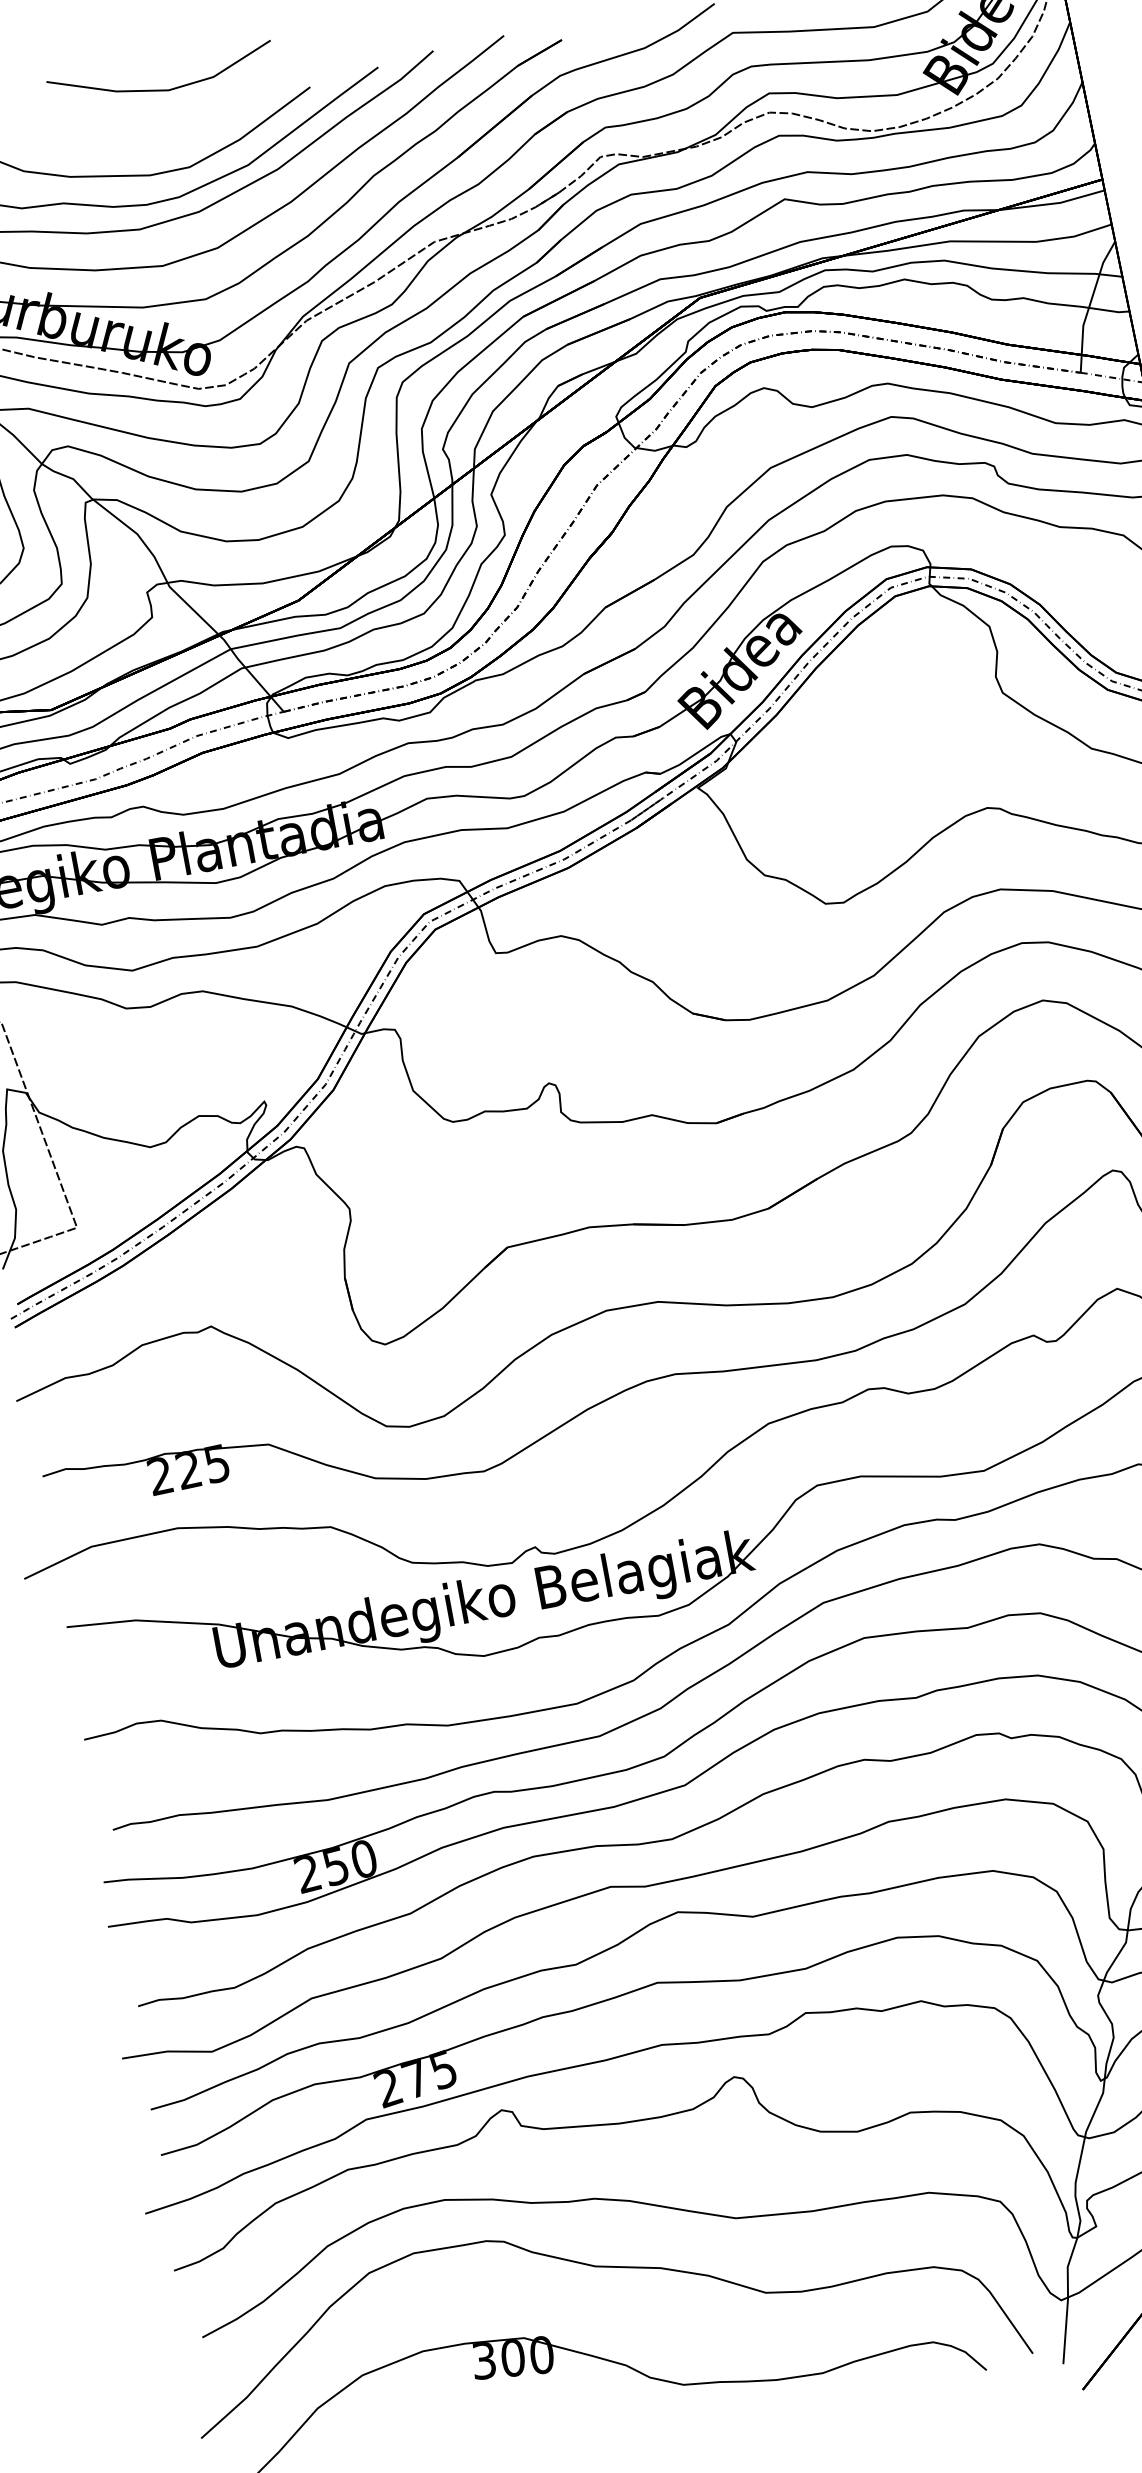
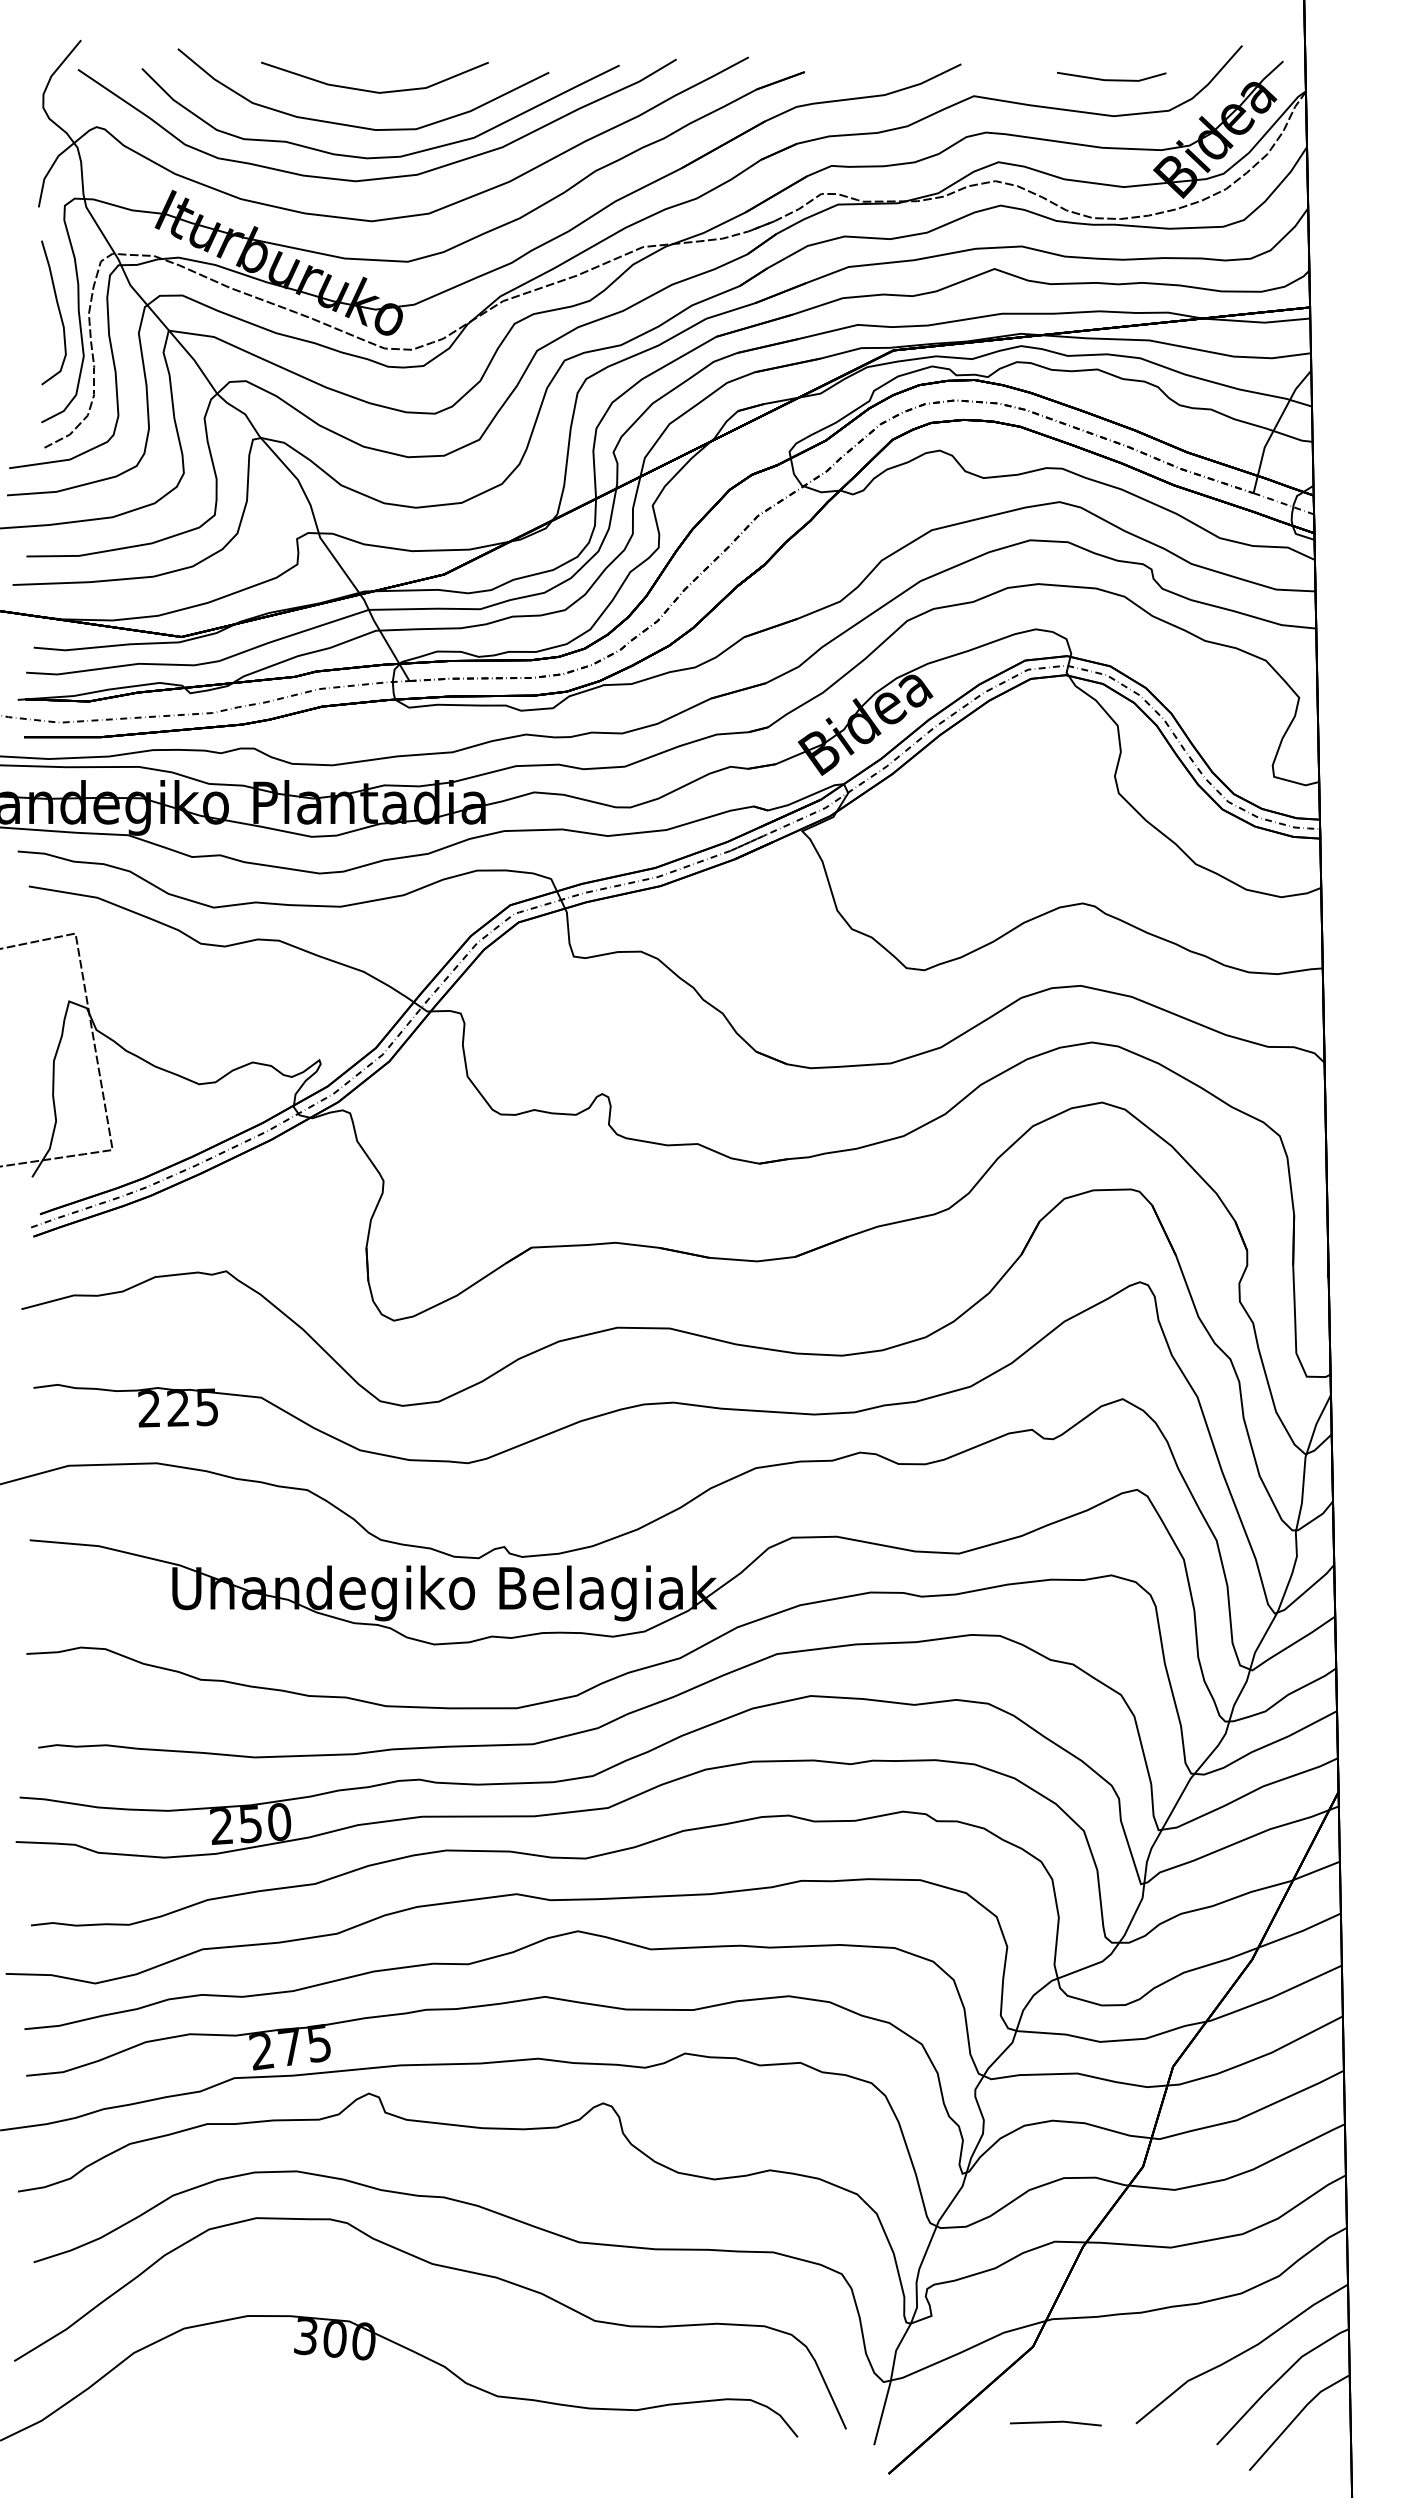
line: (161, 89) -> (372, 90), moved

